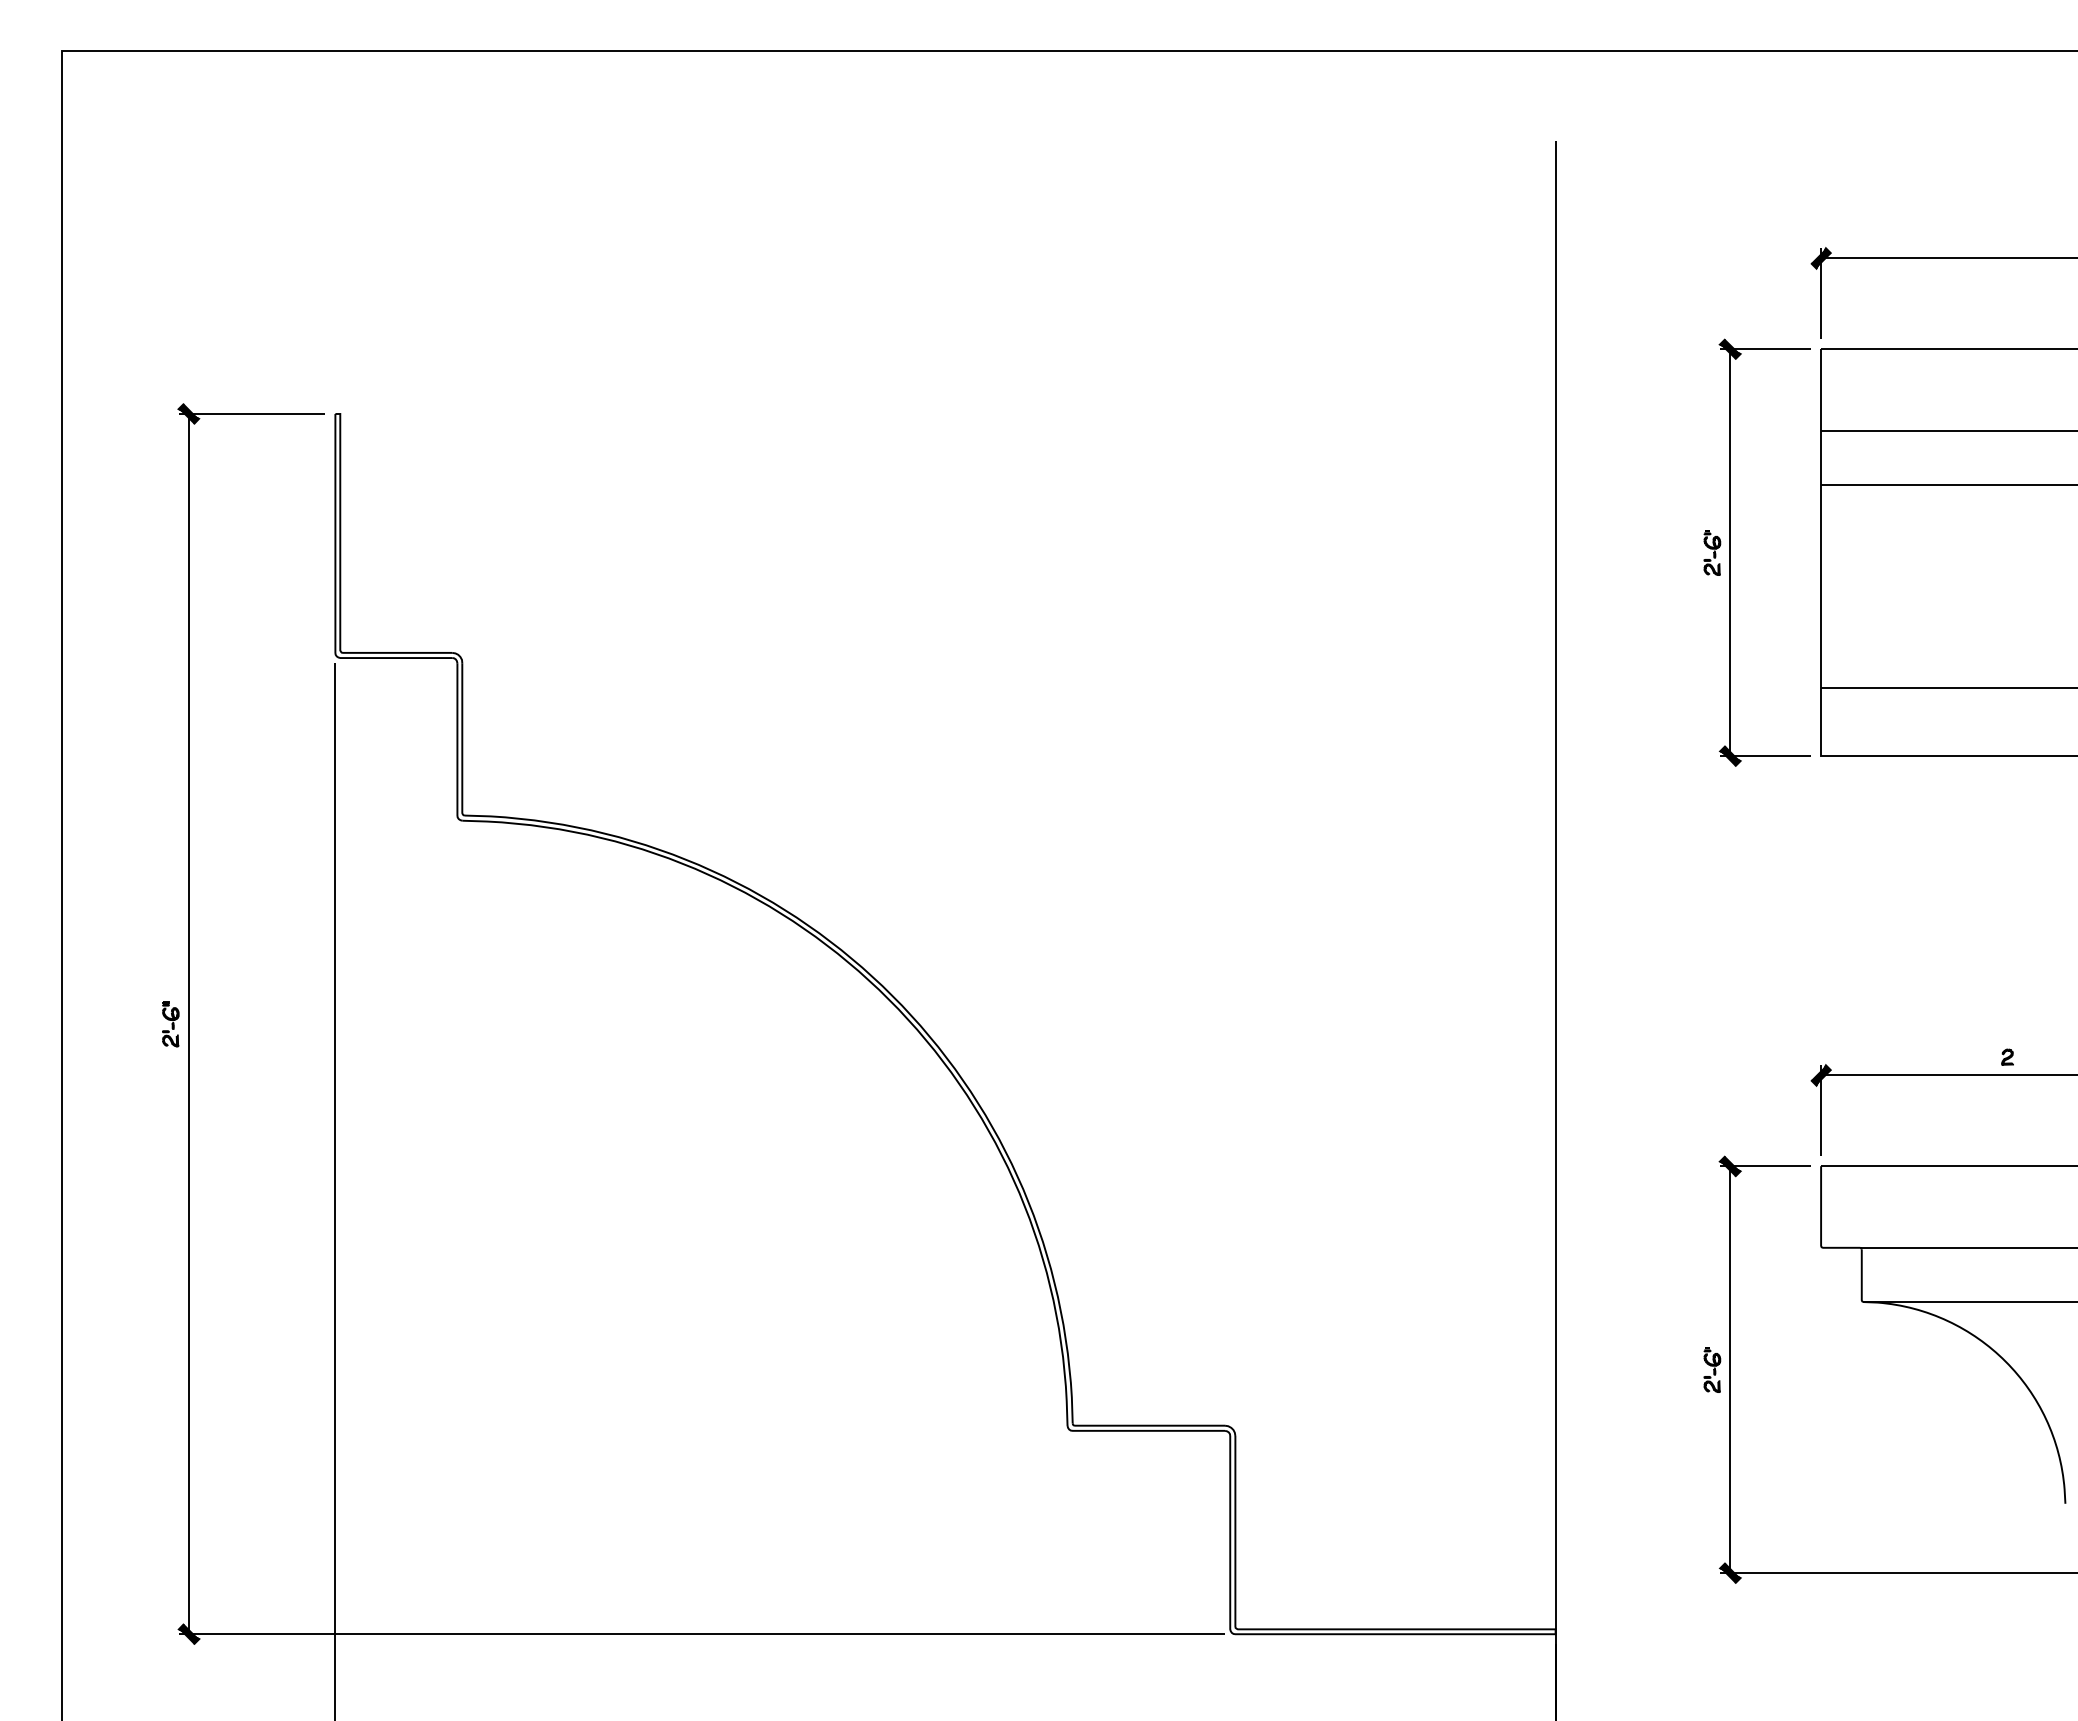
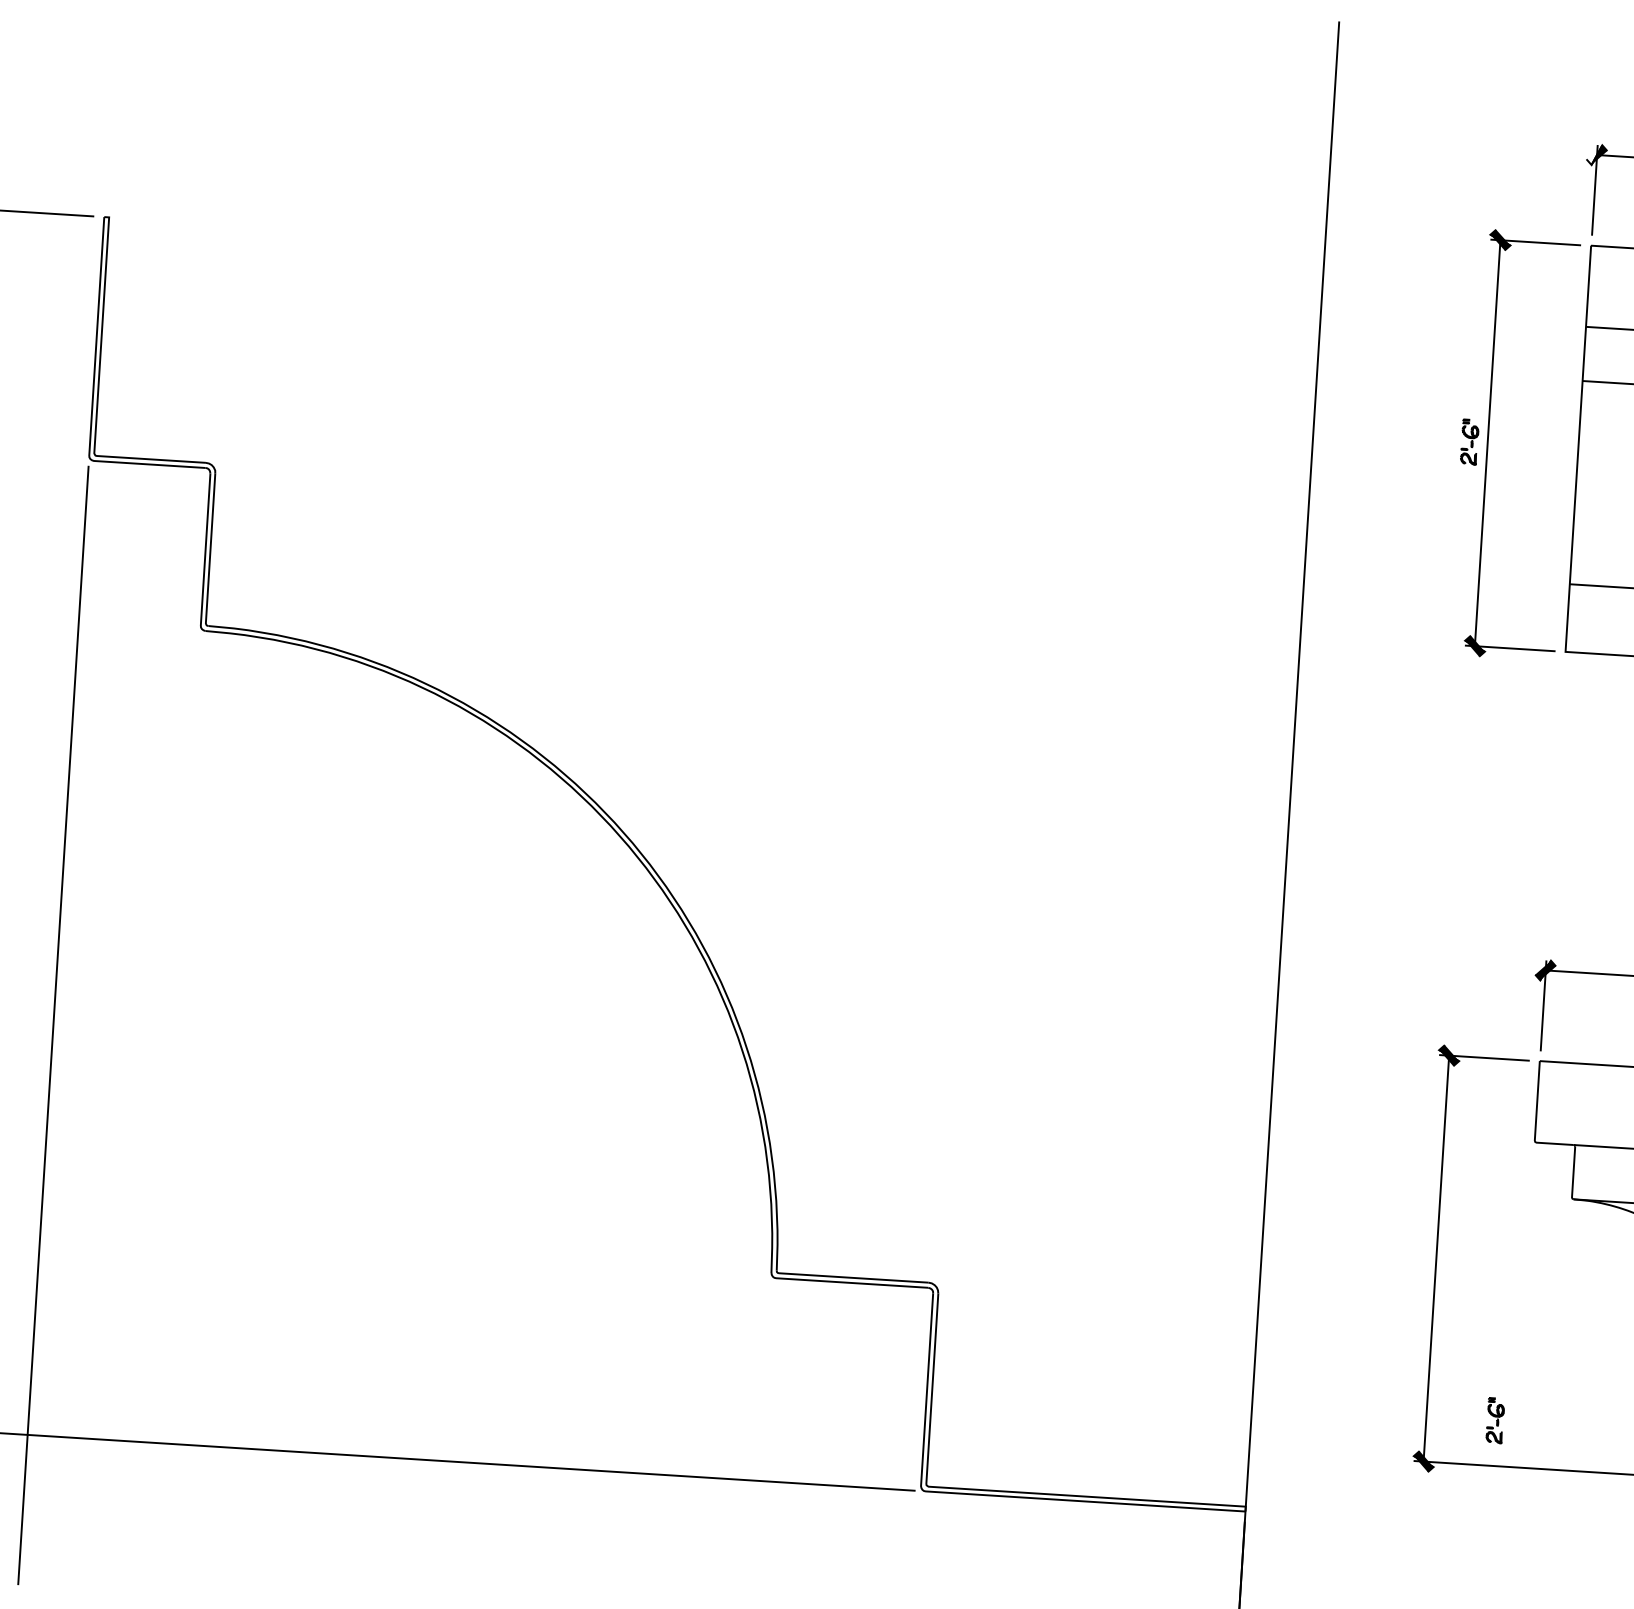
fill: (1818, 258) -> (1594, 155), removed
part: (1712, 1369) -> (1495, 1420), moved

